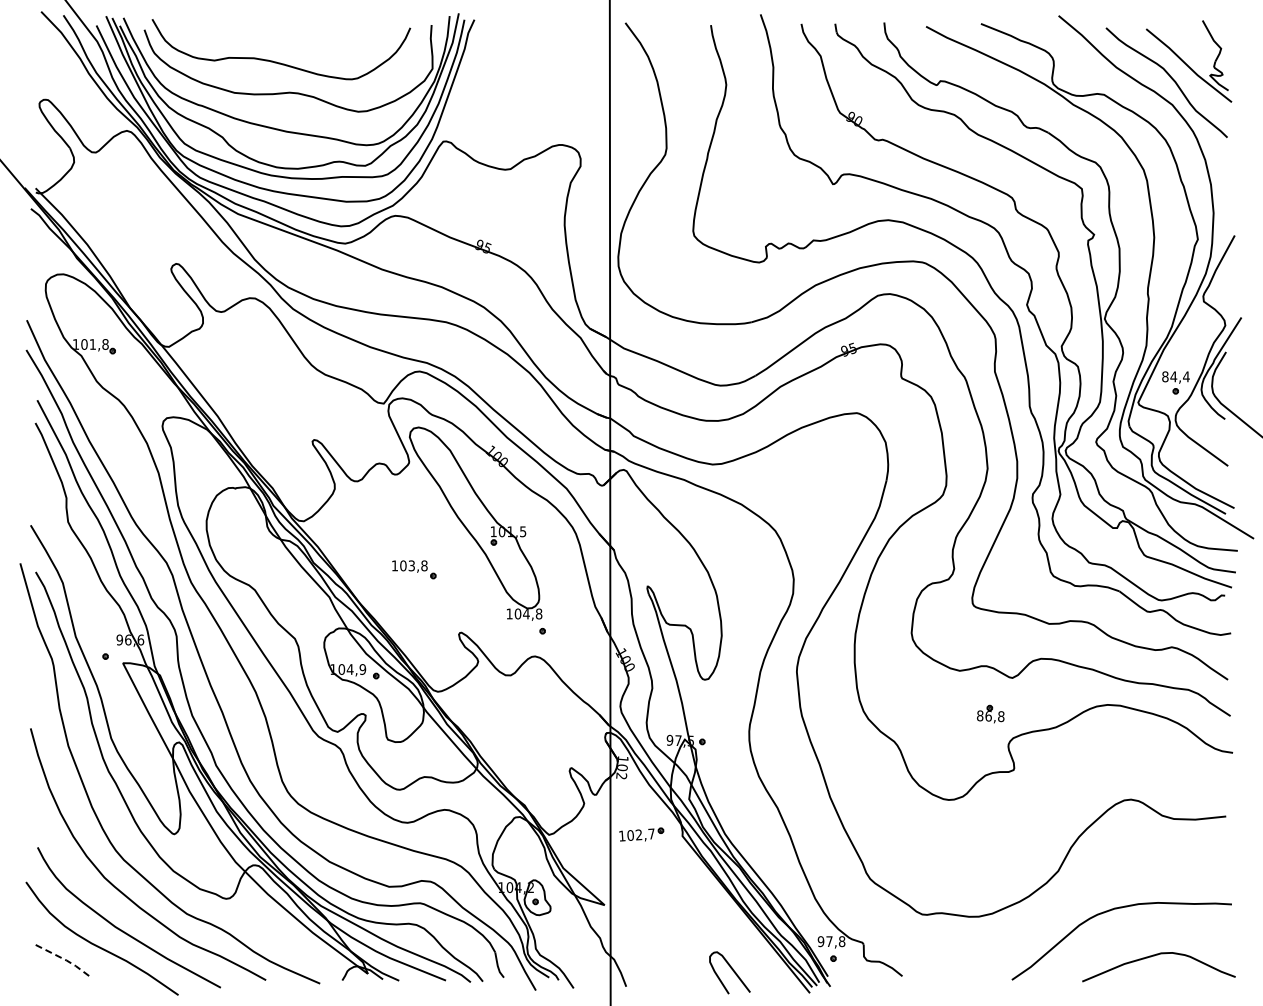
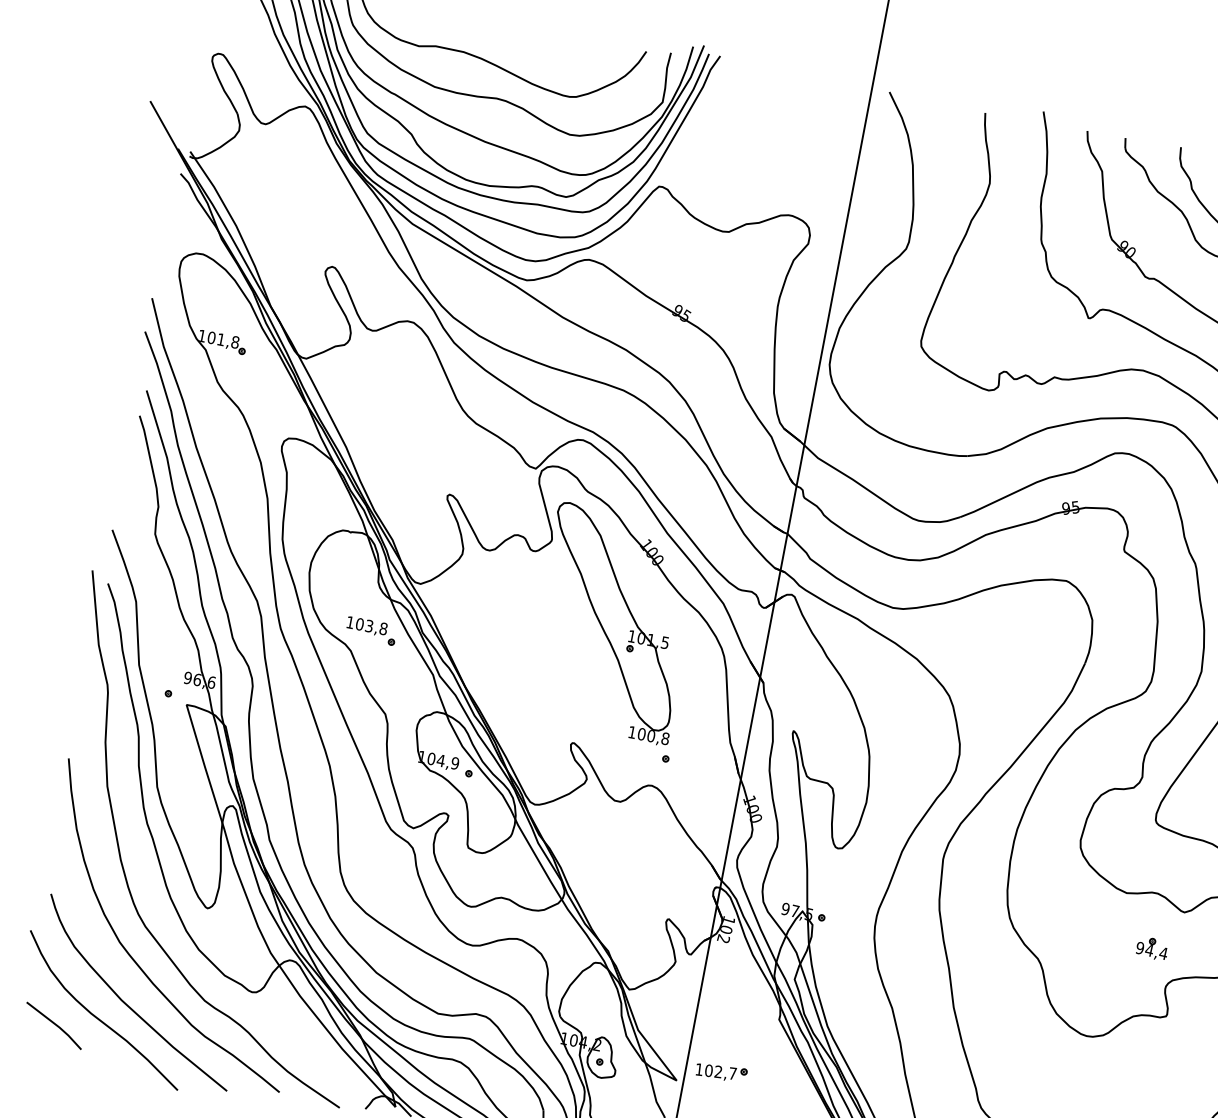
part: (414, 569) -> (371, 630), moved
text: (526, 613) -> (651, 735), 104,8 -> 100,8
text: (990, 716) -> (1151, 951), 86,8 -> 94,4
part: (641, 834) -> (721, 1071), moved
line: (63, 958) -> (56, 1024), dashed -> solid

